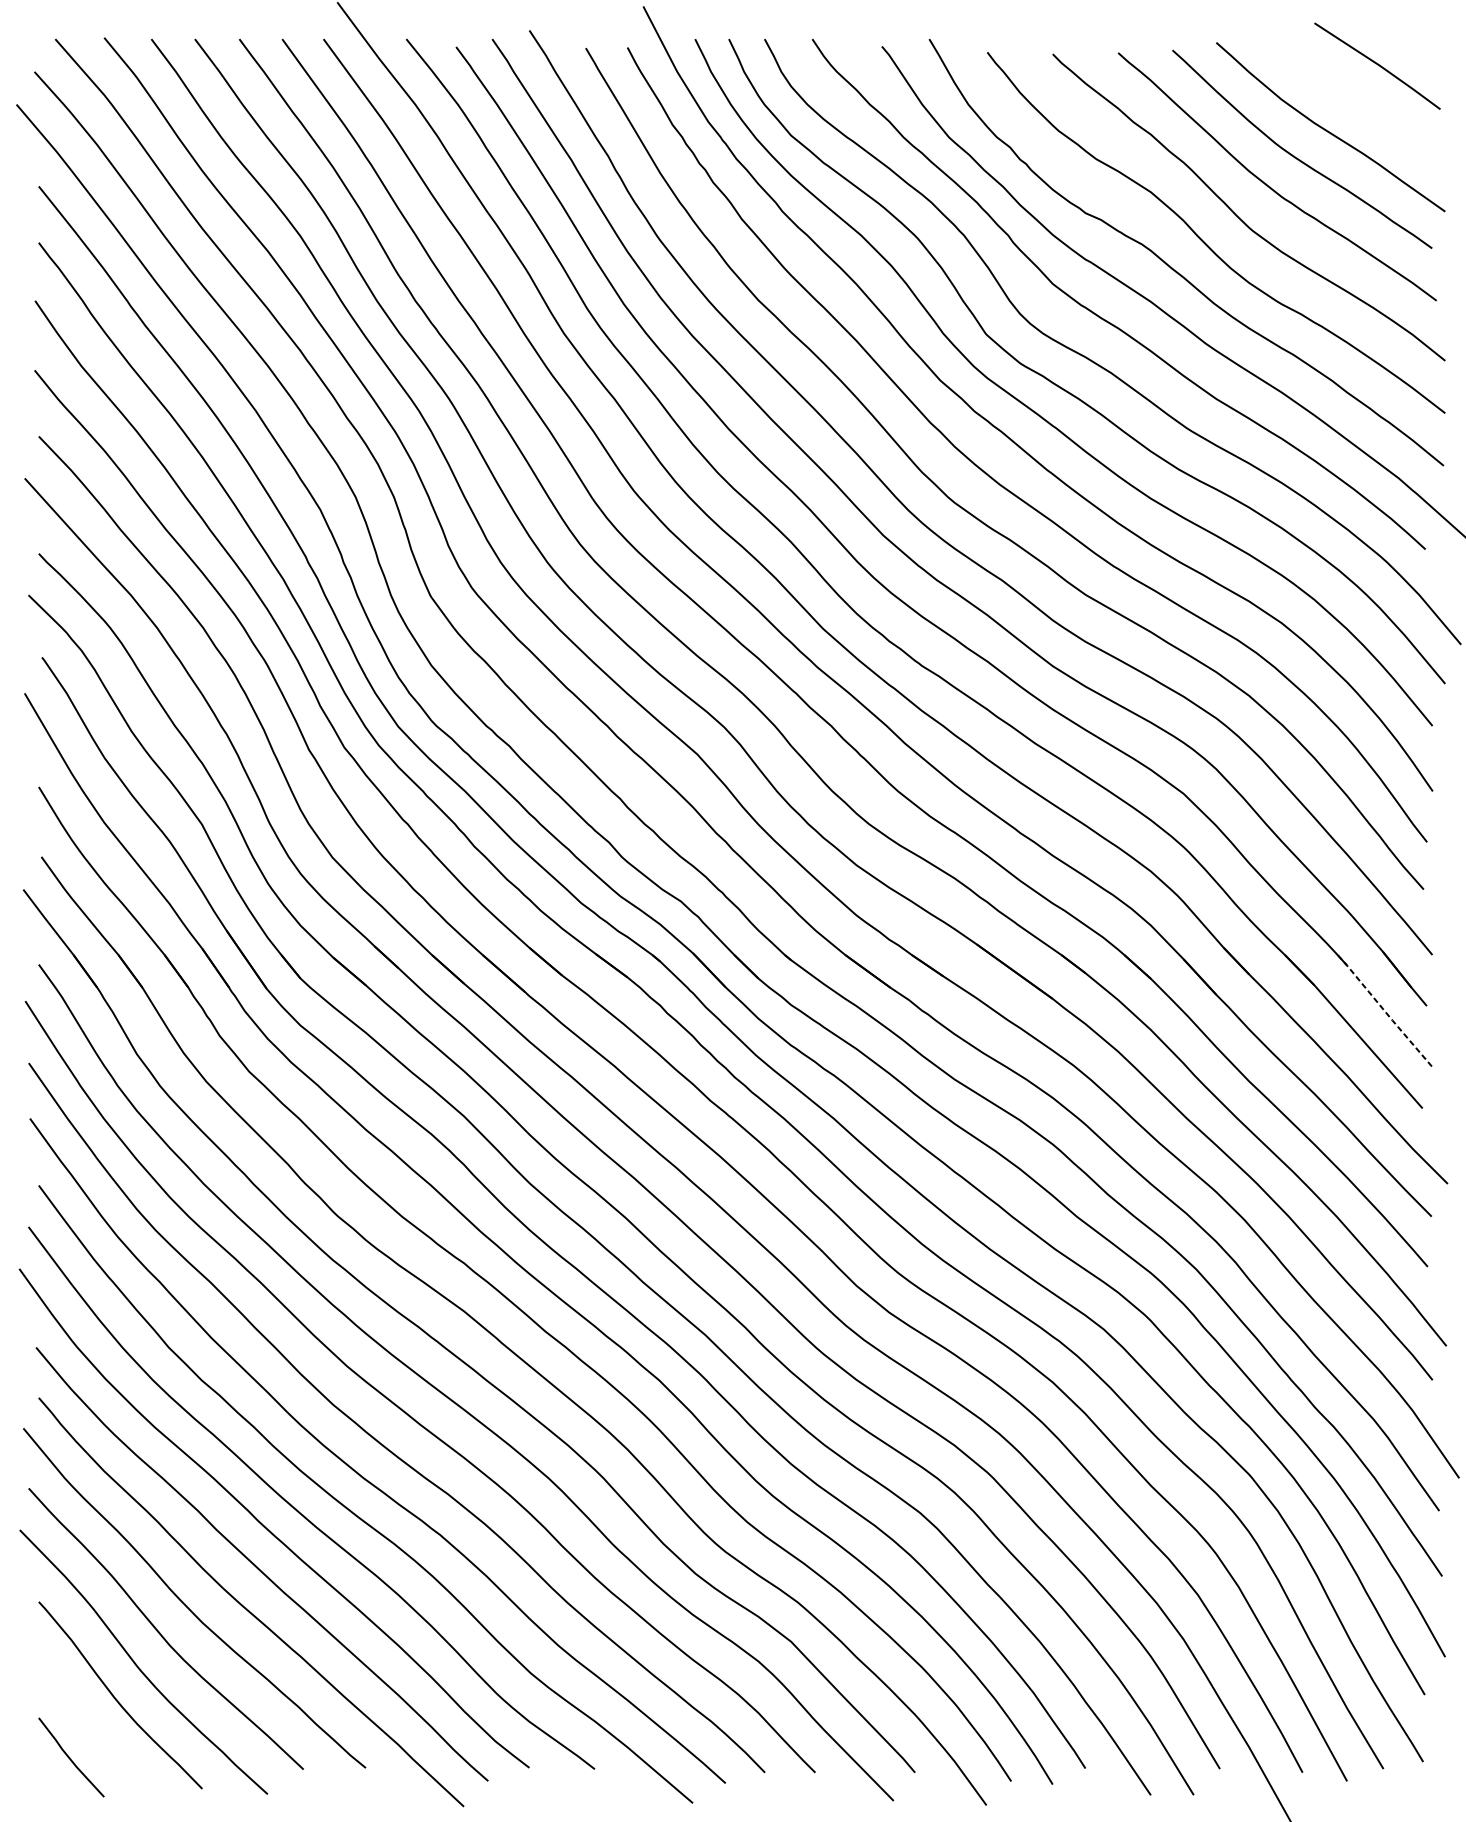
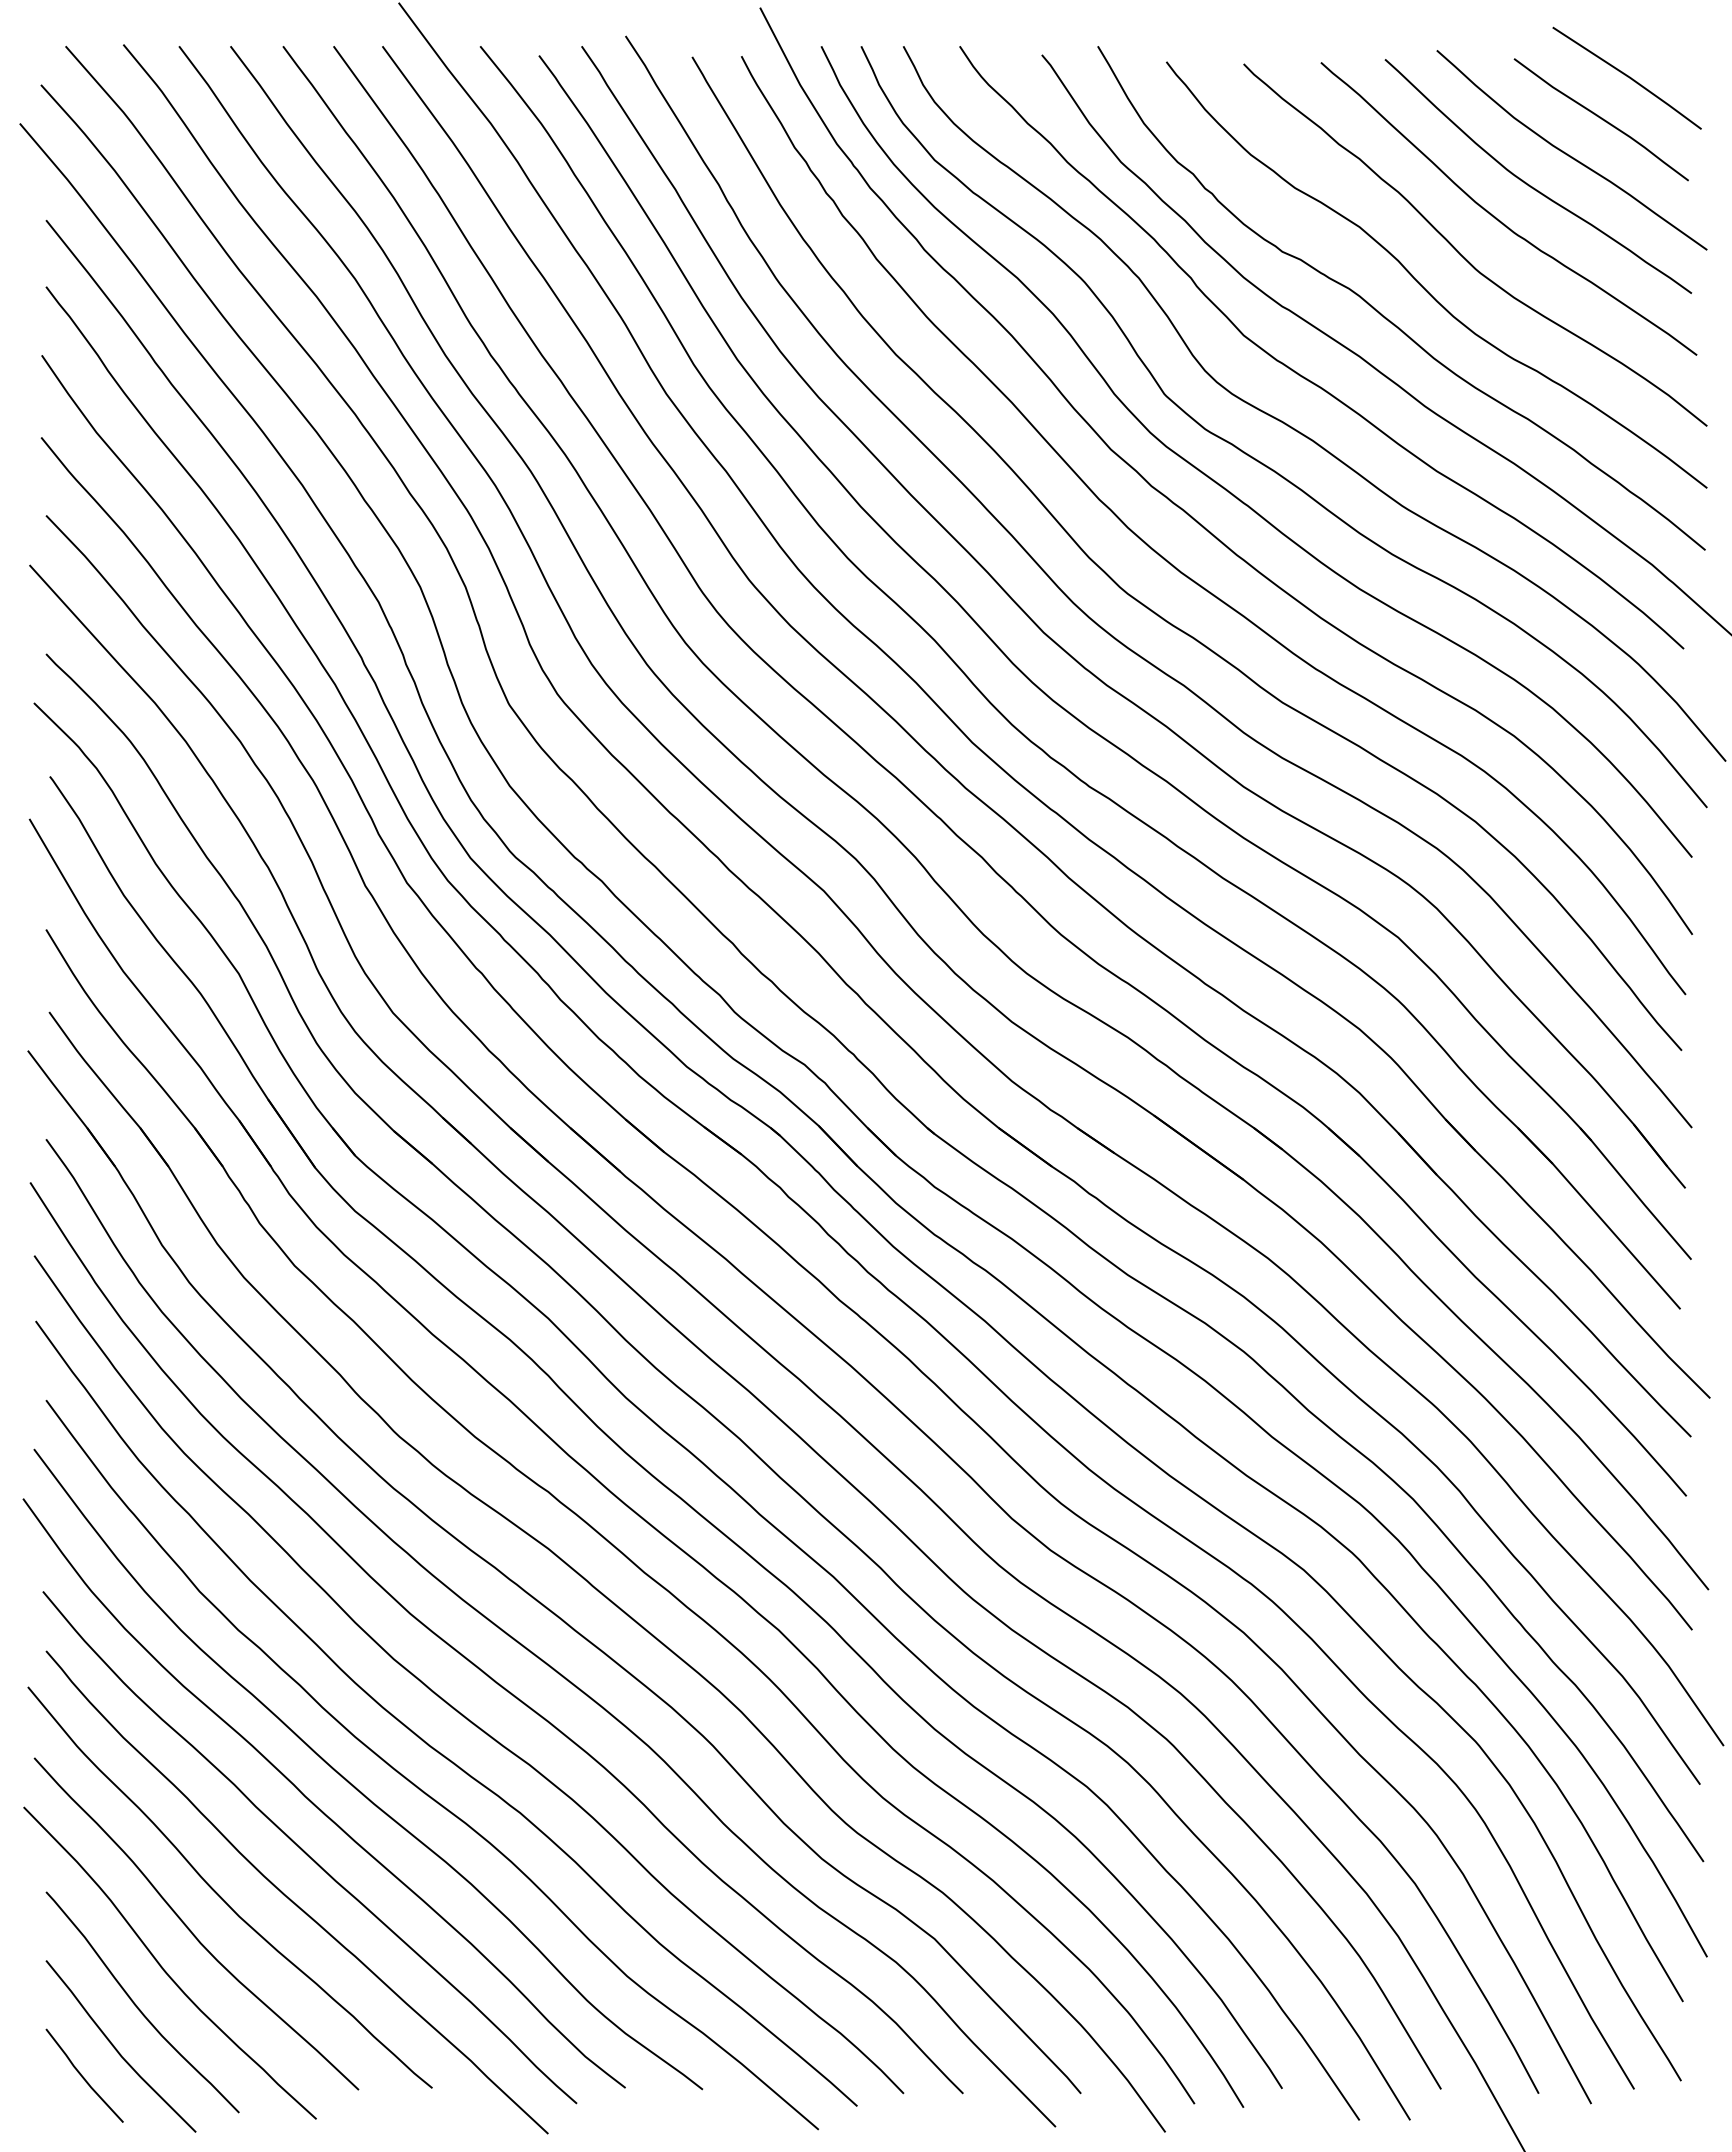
curve: (1354, 100) -> (1600, 118), added
line: (1384, 1010) -> (1635, 1193), dashed -> solid
curve: (99, 1735) -> (117, 2049), added

